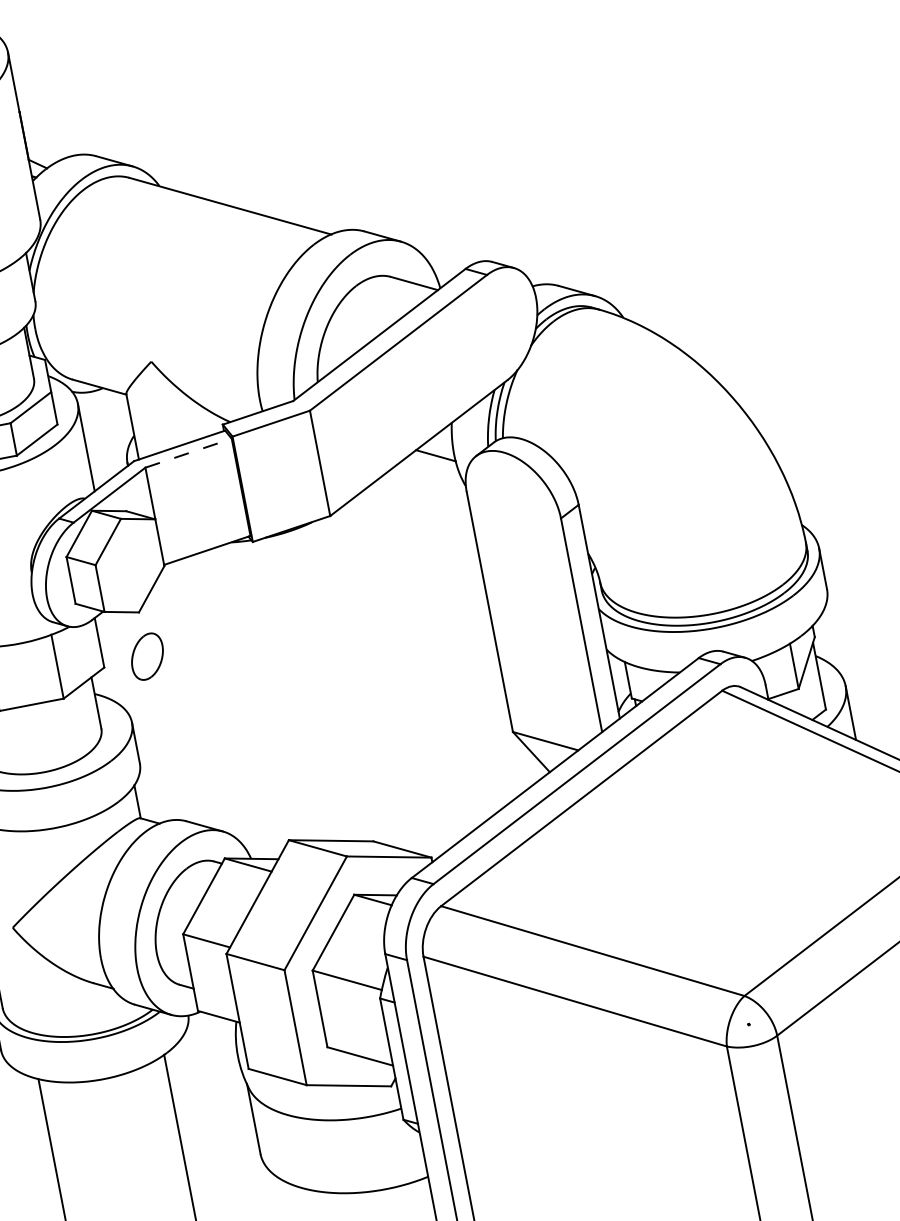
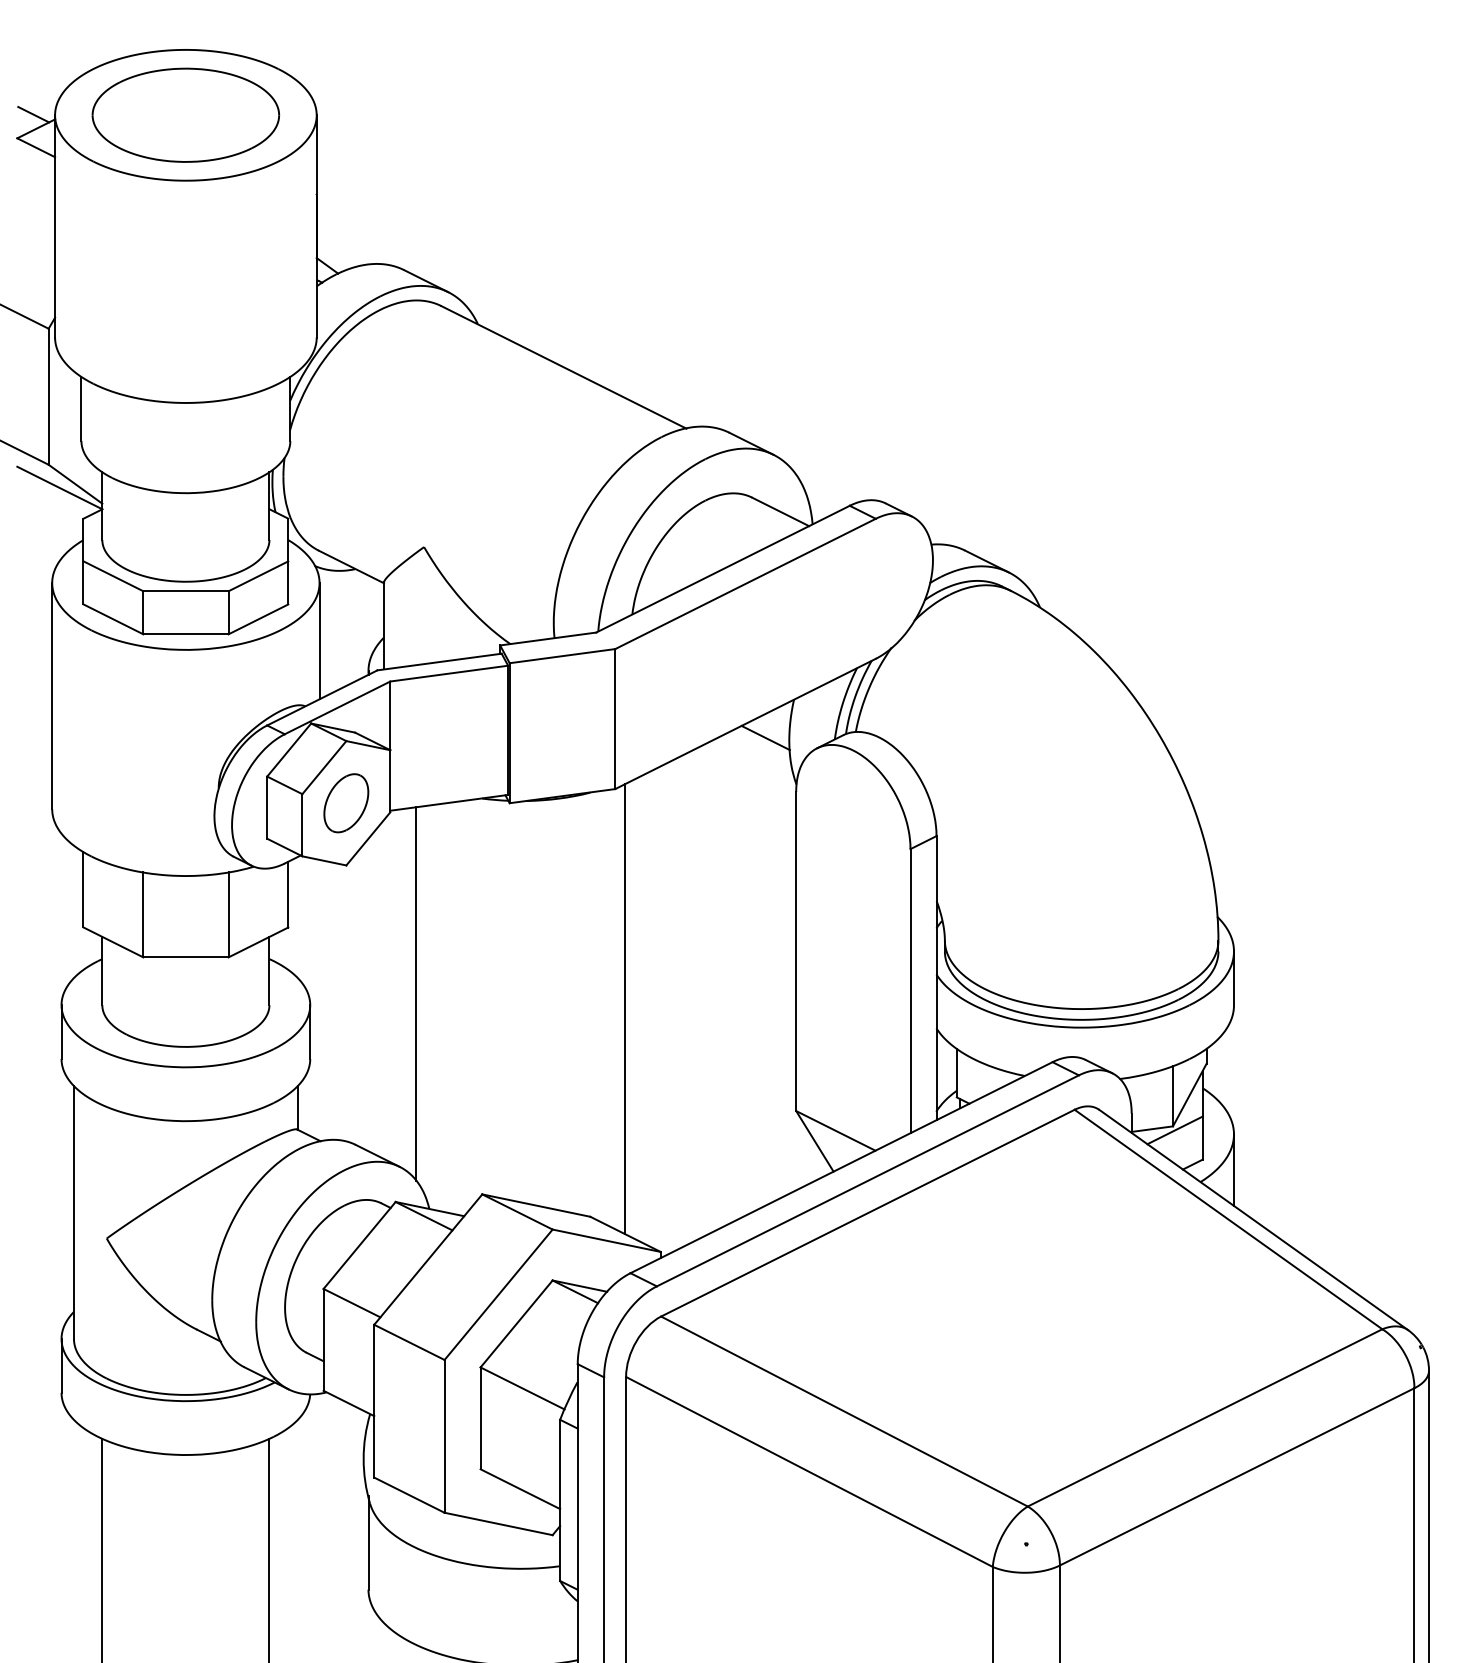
line: (188, 453) -> (449, 673), dashed -> solid
part: (147, 656) -> (346, 803), moved
line: (369, 680) -> (625, 1009), added
line: (800, 691) -> (1174, 1130), added
line: (210, 699) -> (416, 994), added

